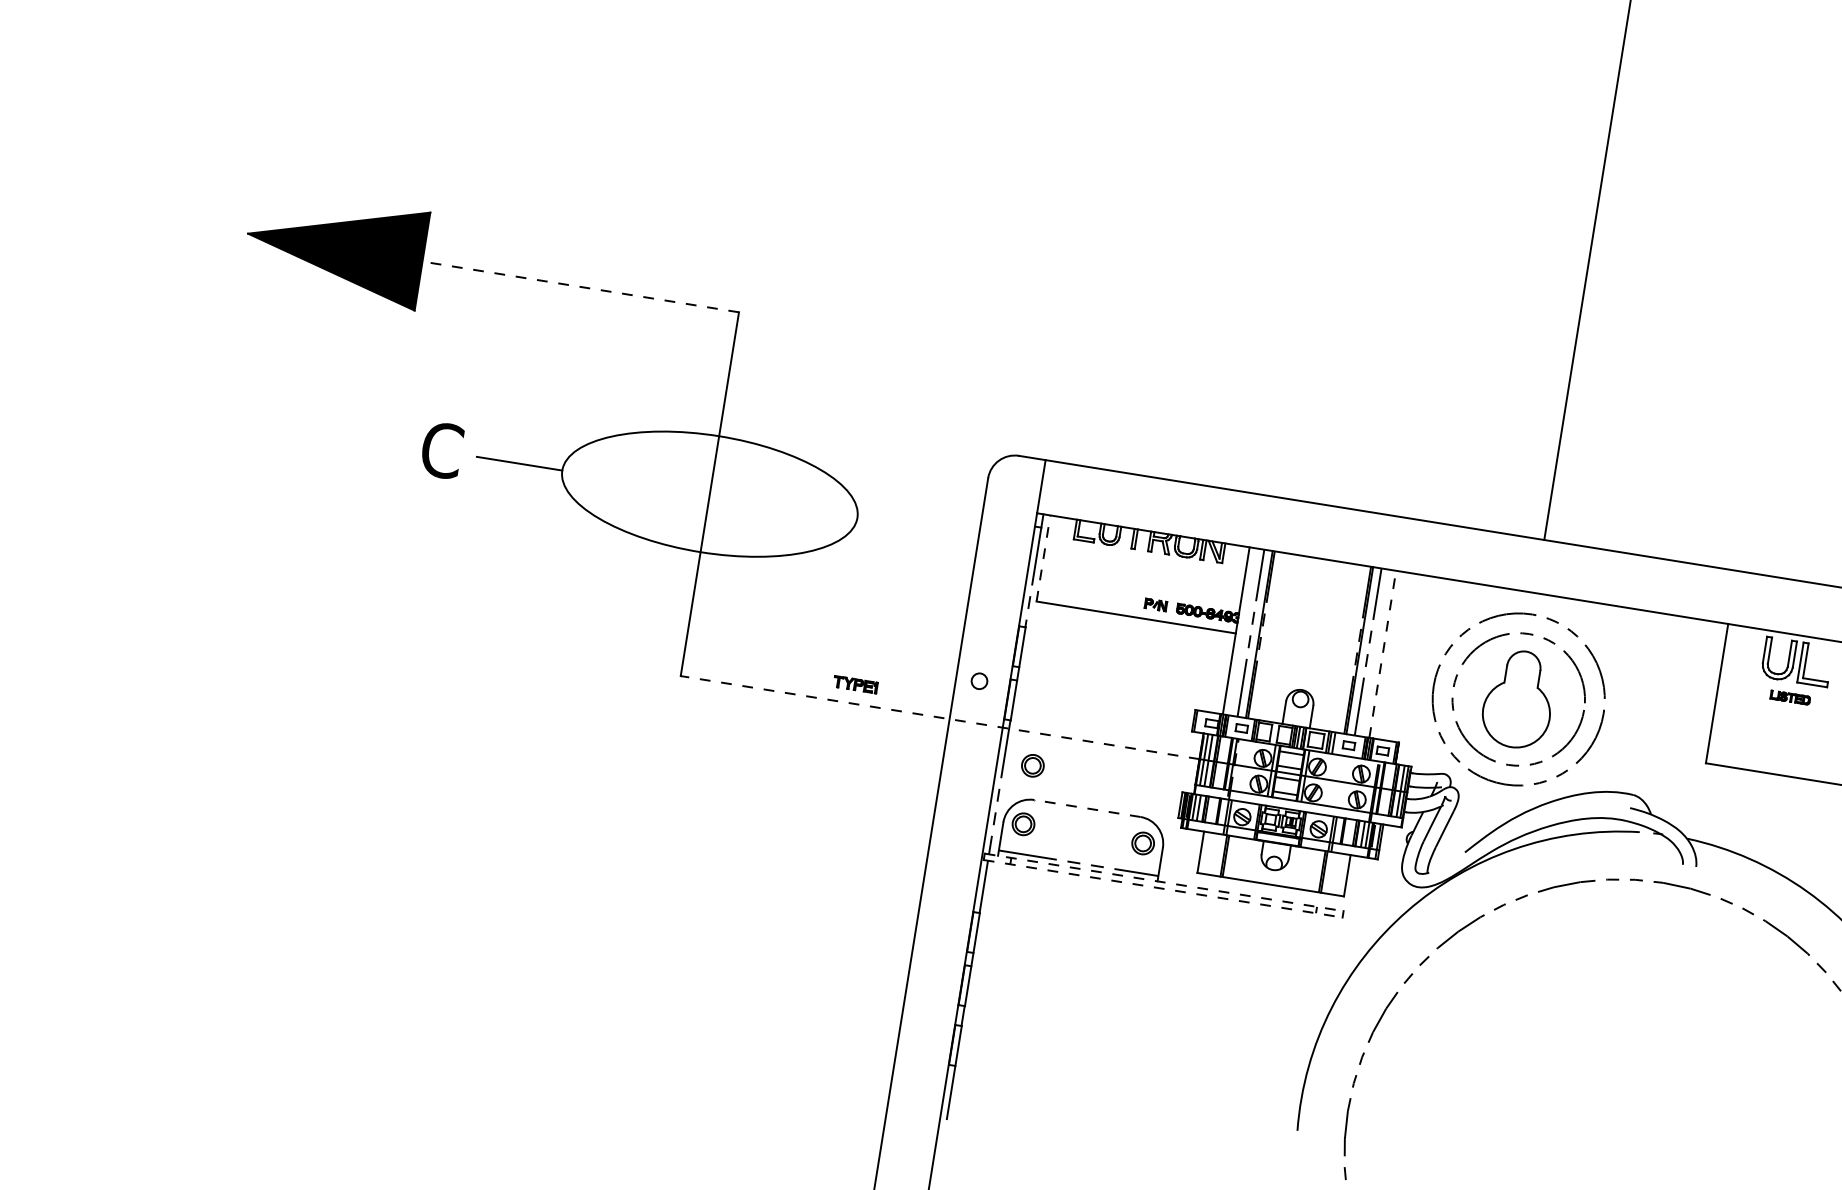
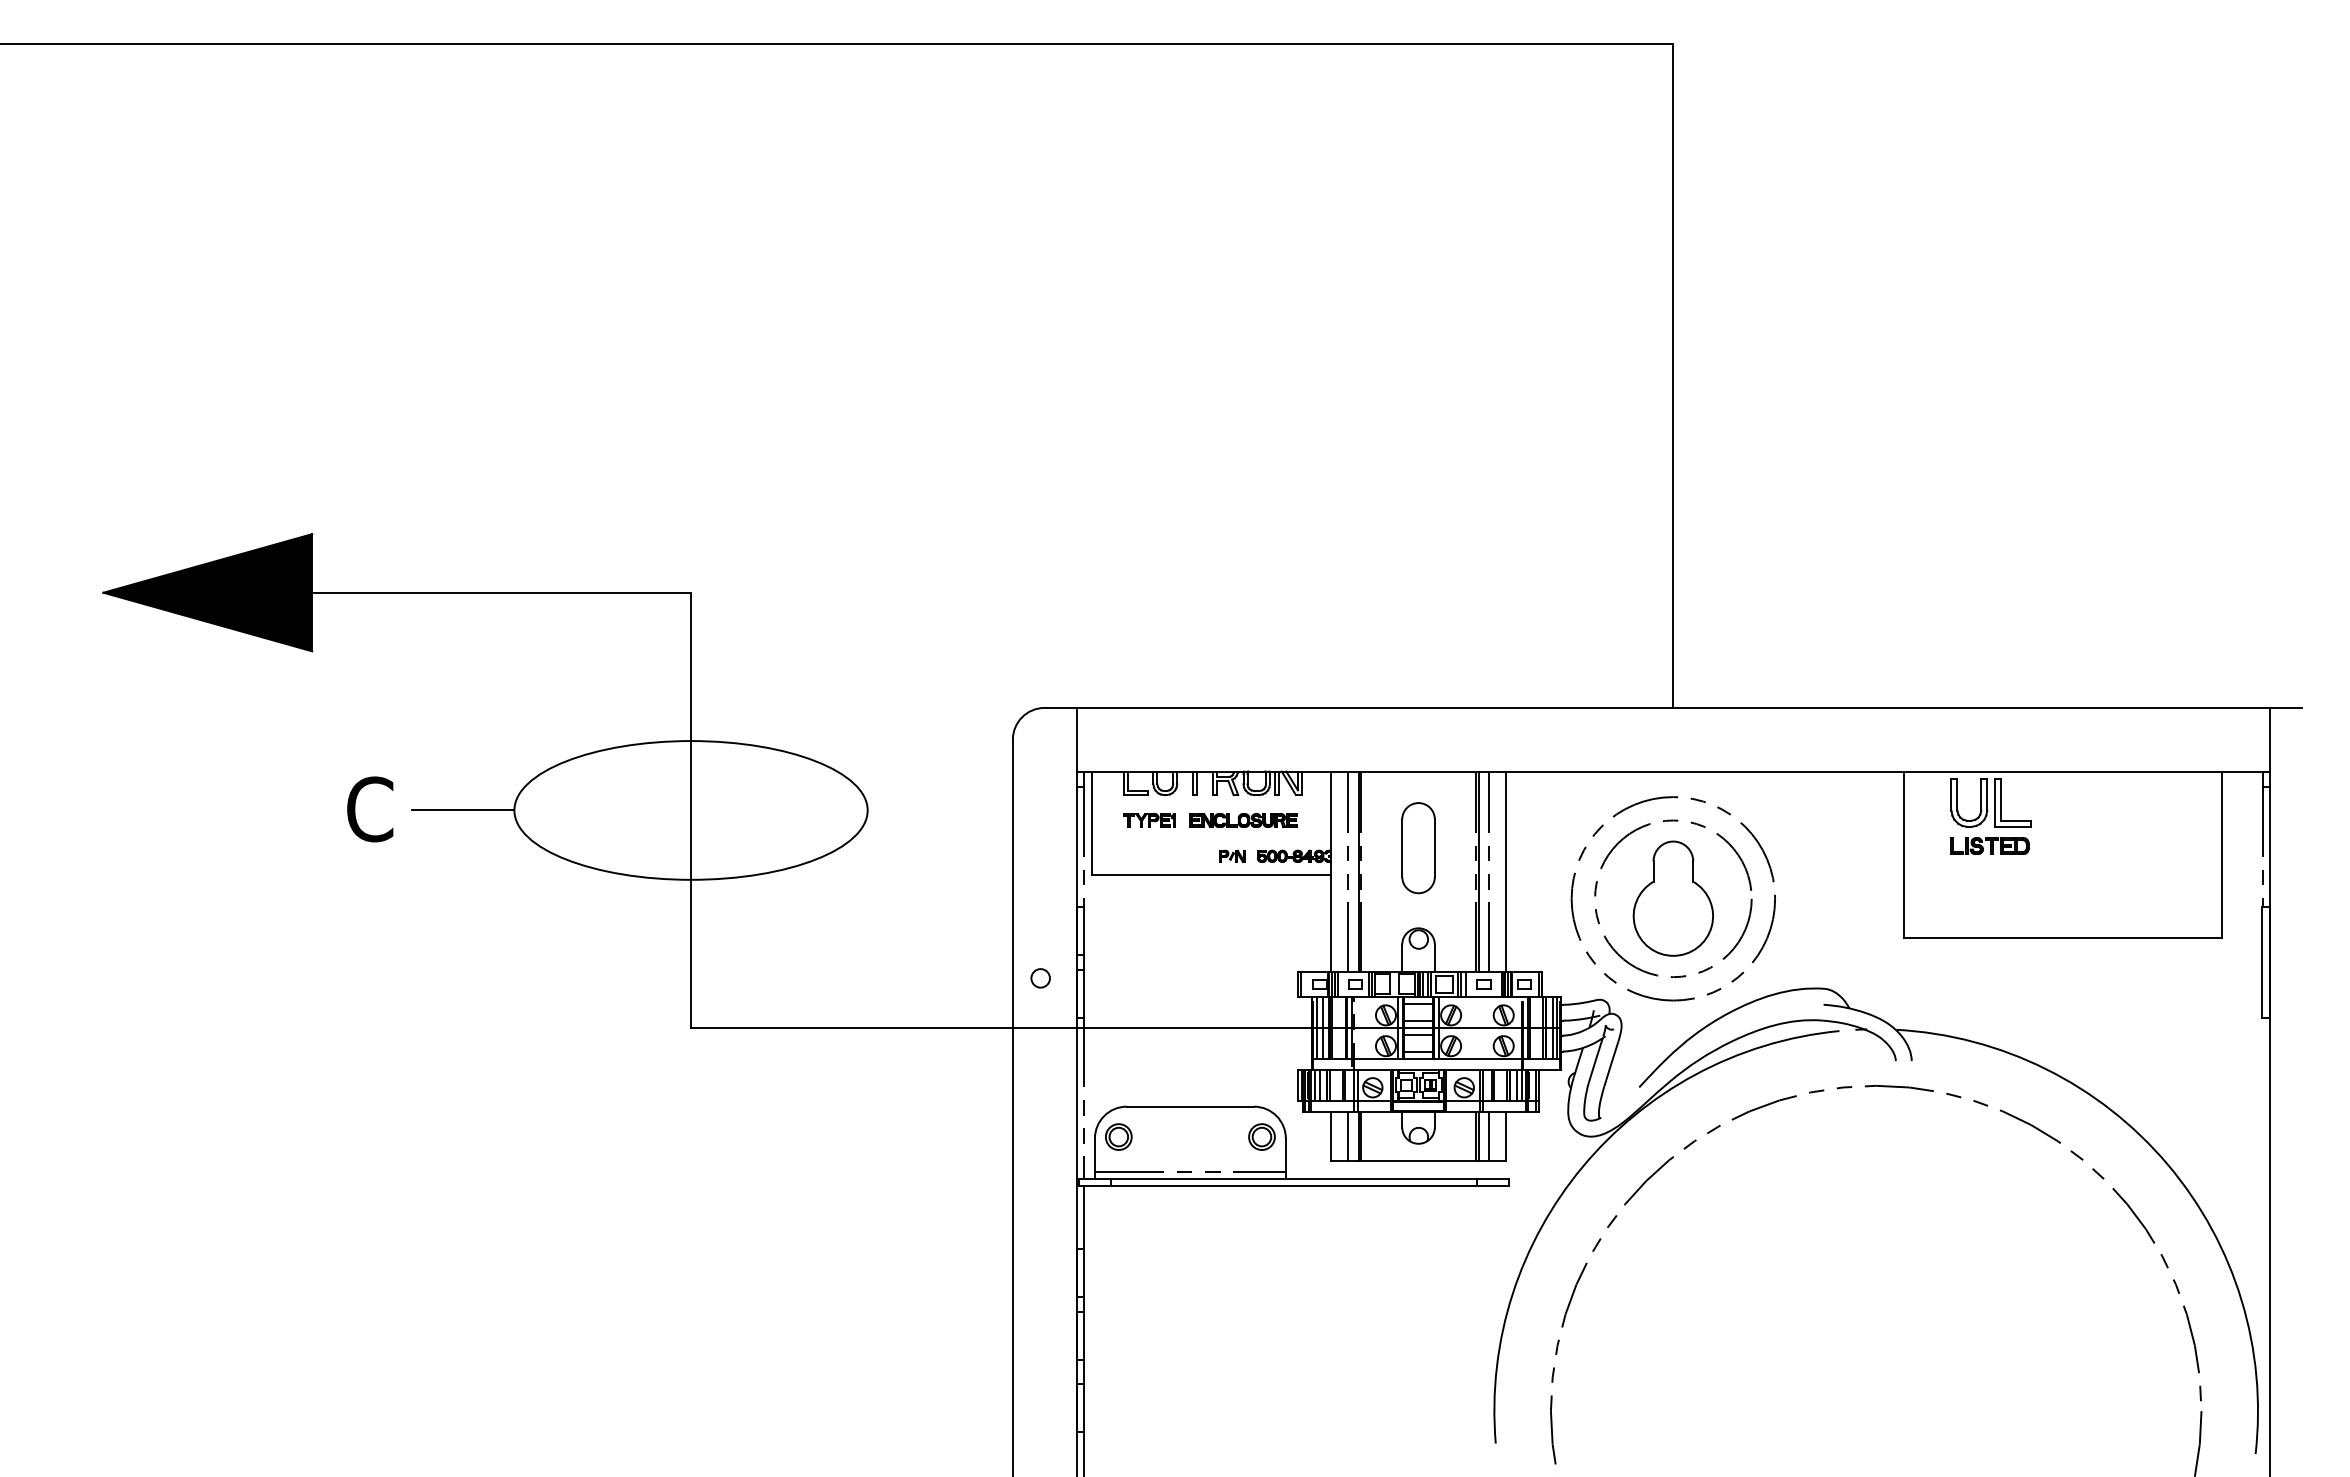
line: (580, 286) -> (501, 592), dashed -> solid
line: (1043, 558) -> (1092, 823), dashed -> solid
part: (1170, 576) -> (1243, 820), added
part: (1312, 623) -> (1418, 848), added
line: (1382, 654) -> (1506, 871), dashed -> solid
part: (855, 684) -> (1149, 820), moved
part: (1789, 697) -> (1989, 845), size x1.67
line: (940, 717) -> (1001, 1028), dashed -> solid
part: (1032, 765) -> (1118, 1066), removed
line: (1087, 808) -> (1190, 1106), dashed -> solid
line: (1215, 854) -> (1348, 1136), added
line: (1332, 873) -> (1488, 1136), added
line: (1163, 882) -> (1293, 1178), dashed -> solid
line: (1162, 888) -> (1293, 1186), dashed -> solid

